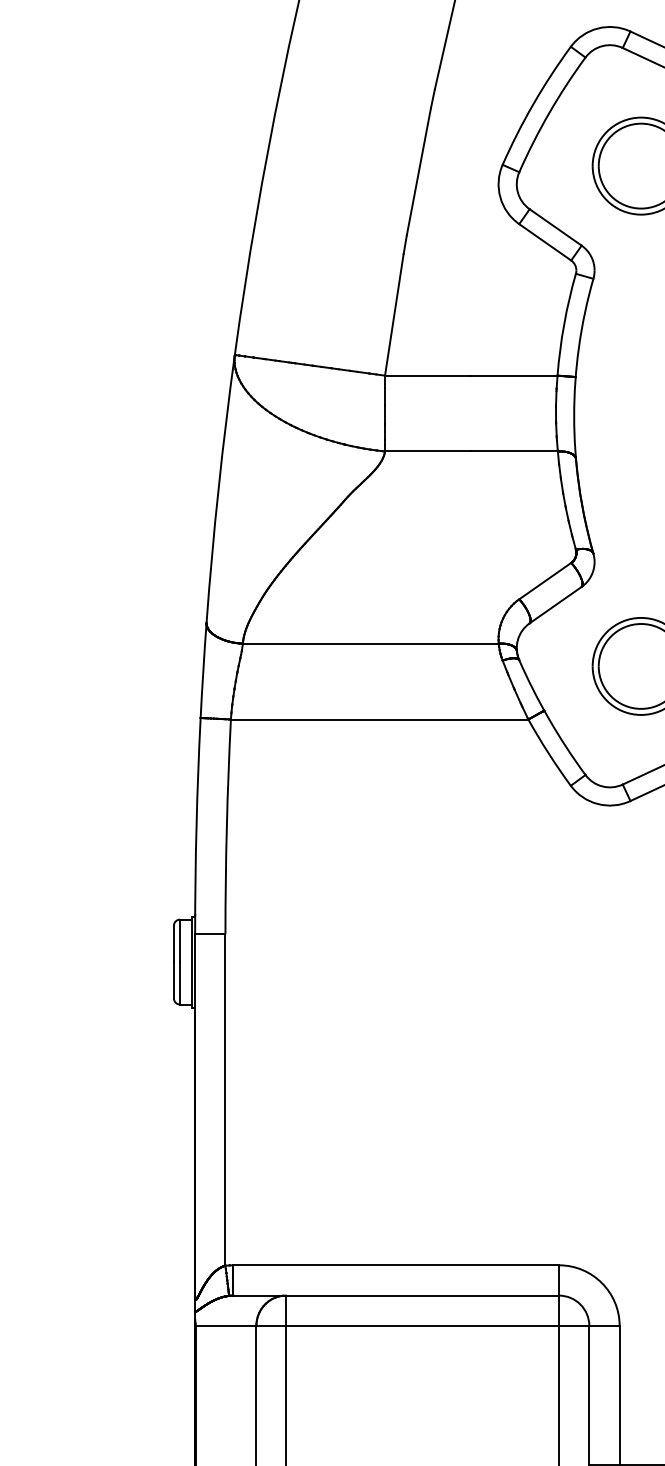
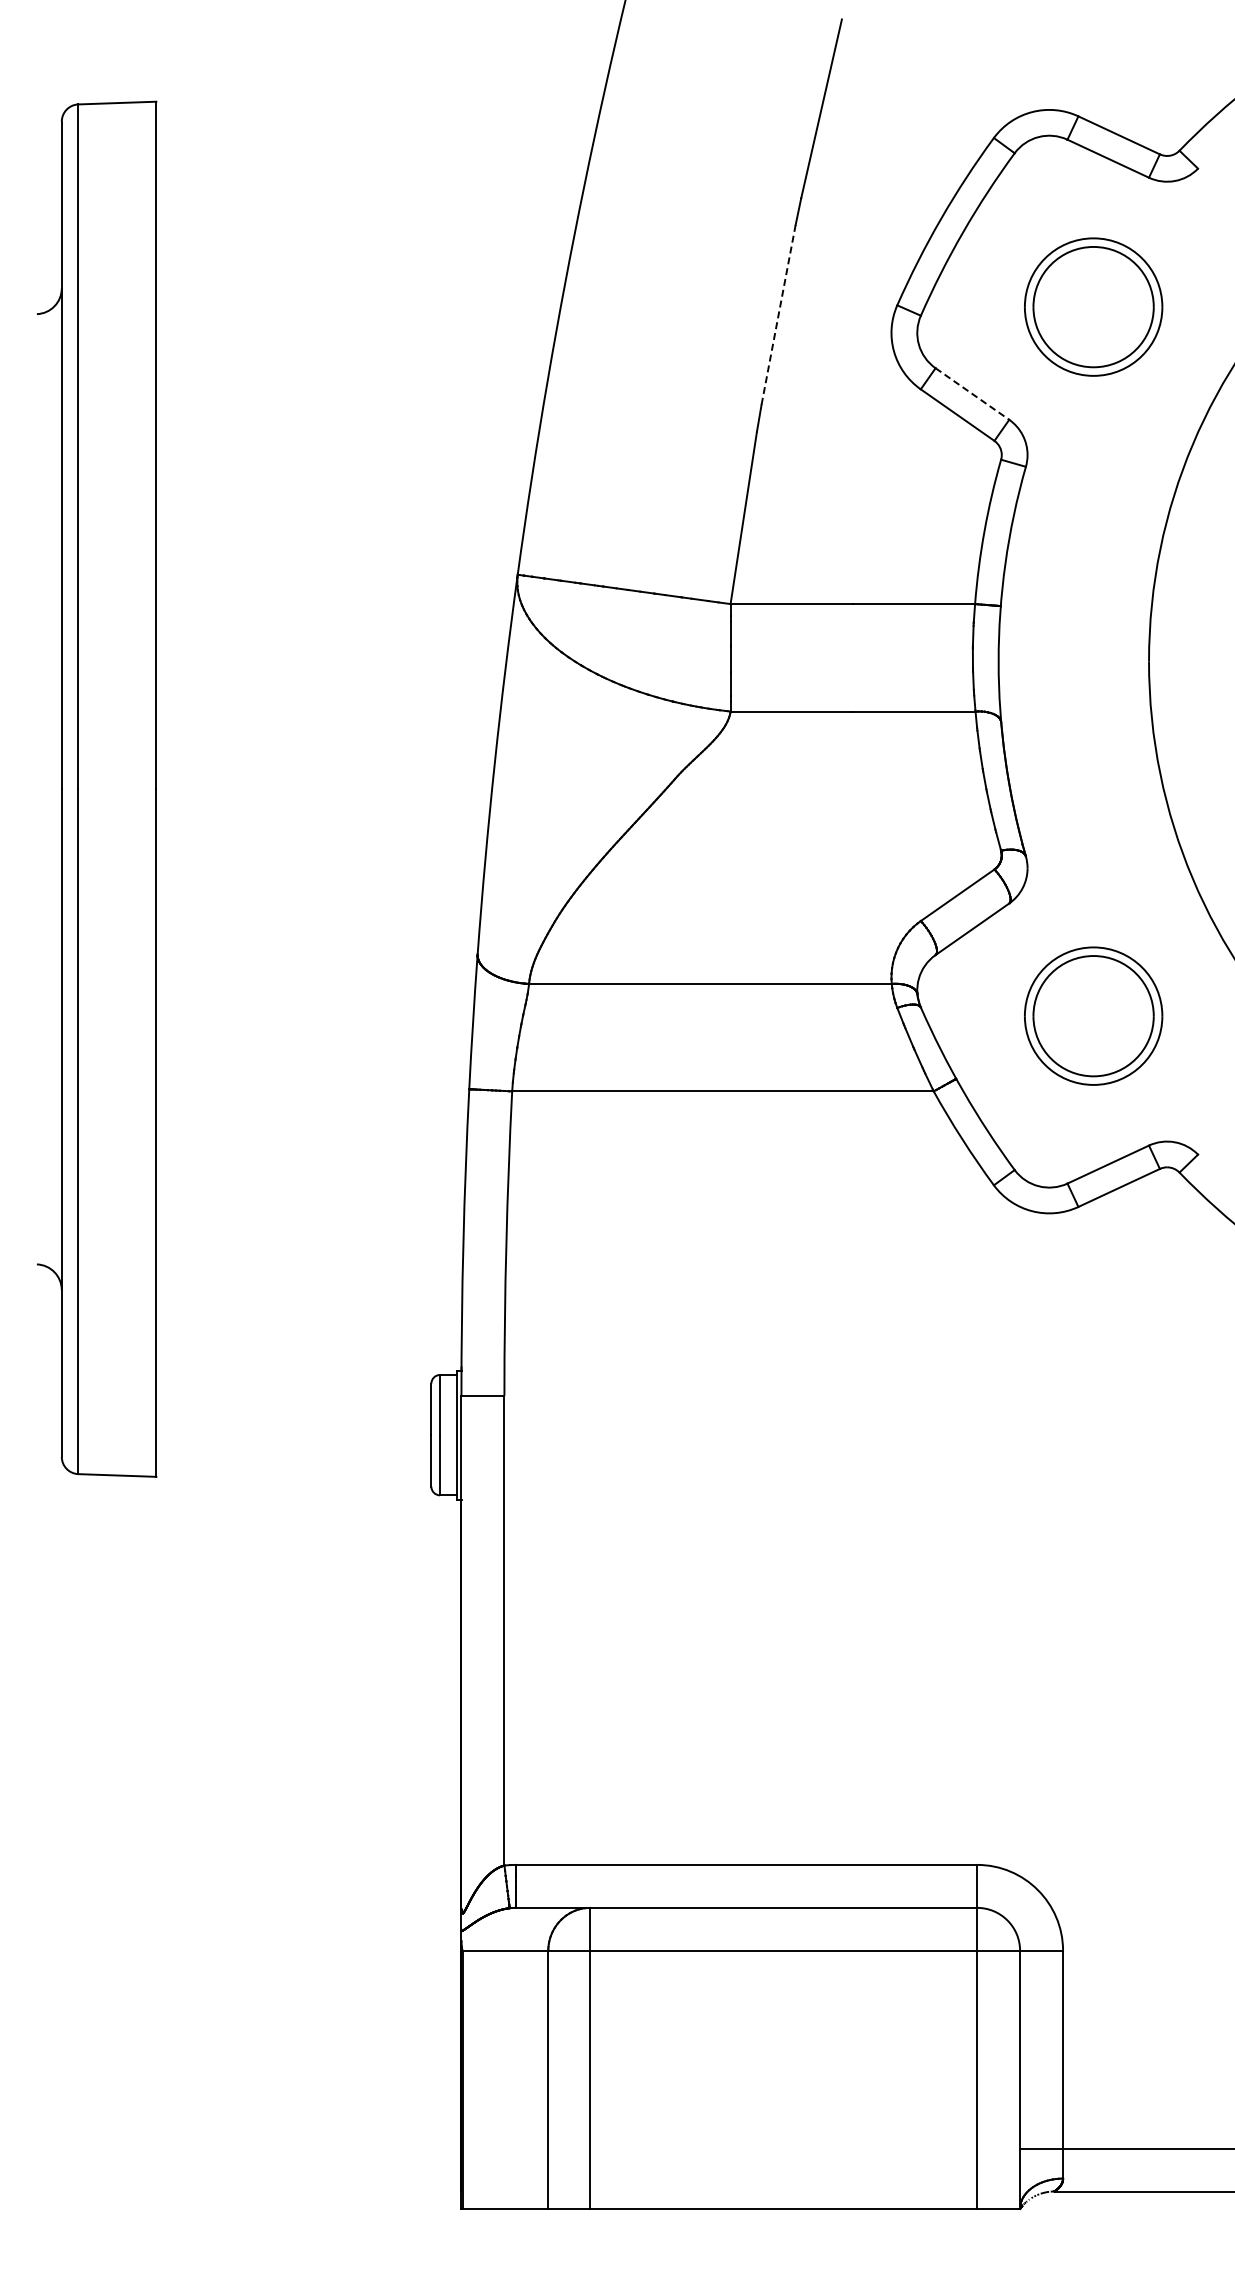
line: (418, 171) -> (778, 314), solid -> dashed
line: (555, 227) -> (972, 394), solid -> dashed

